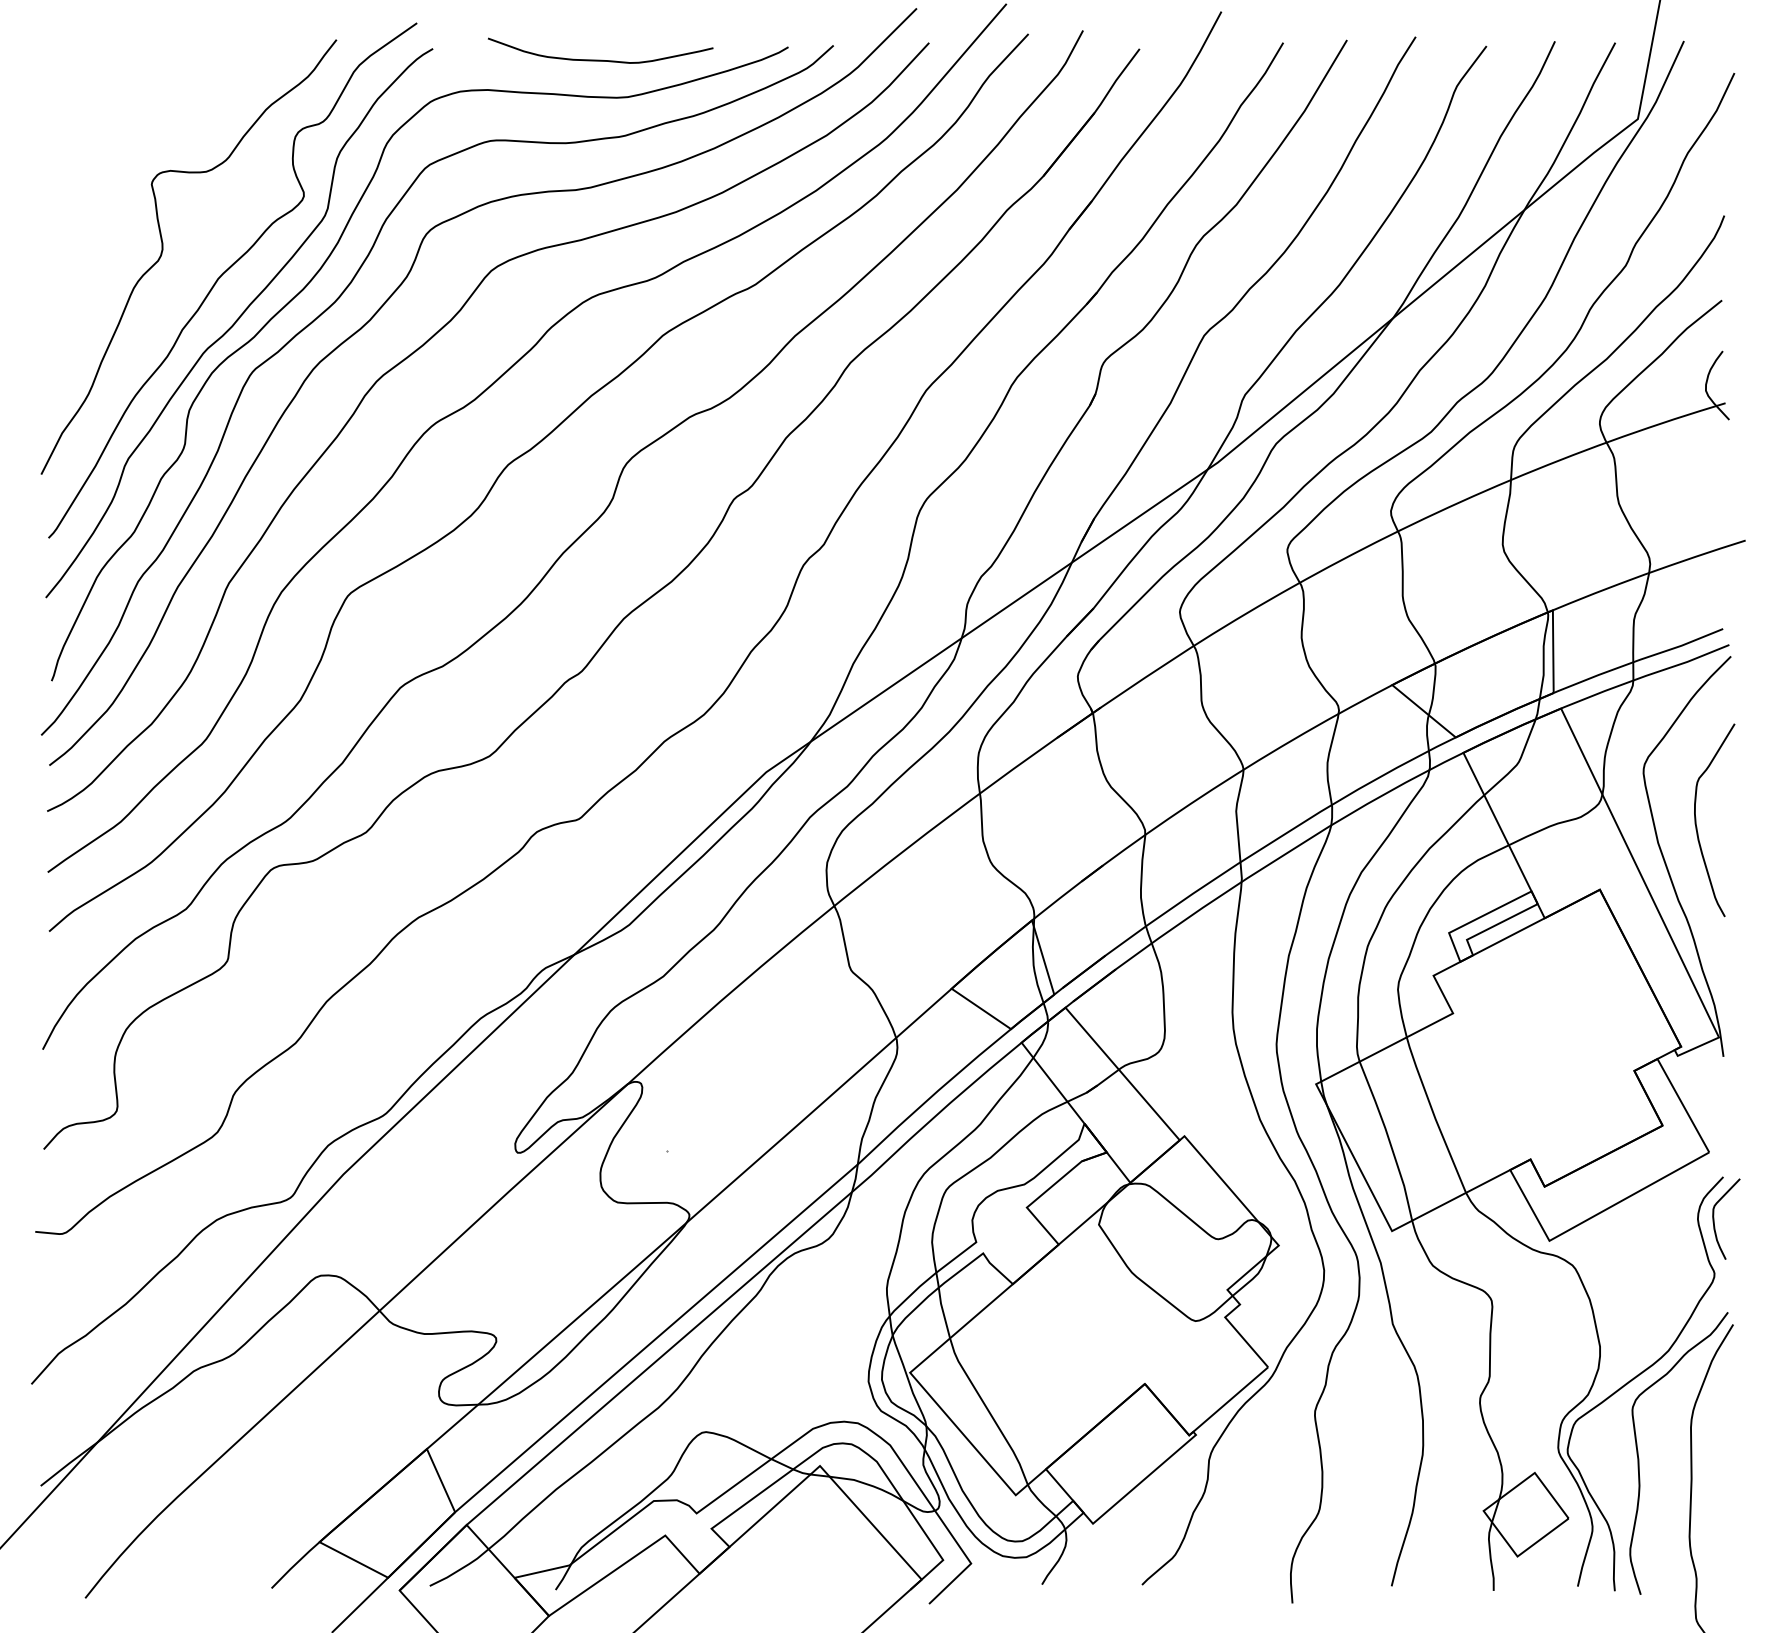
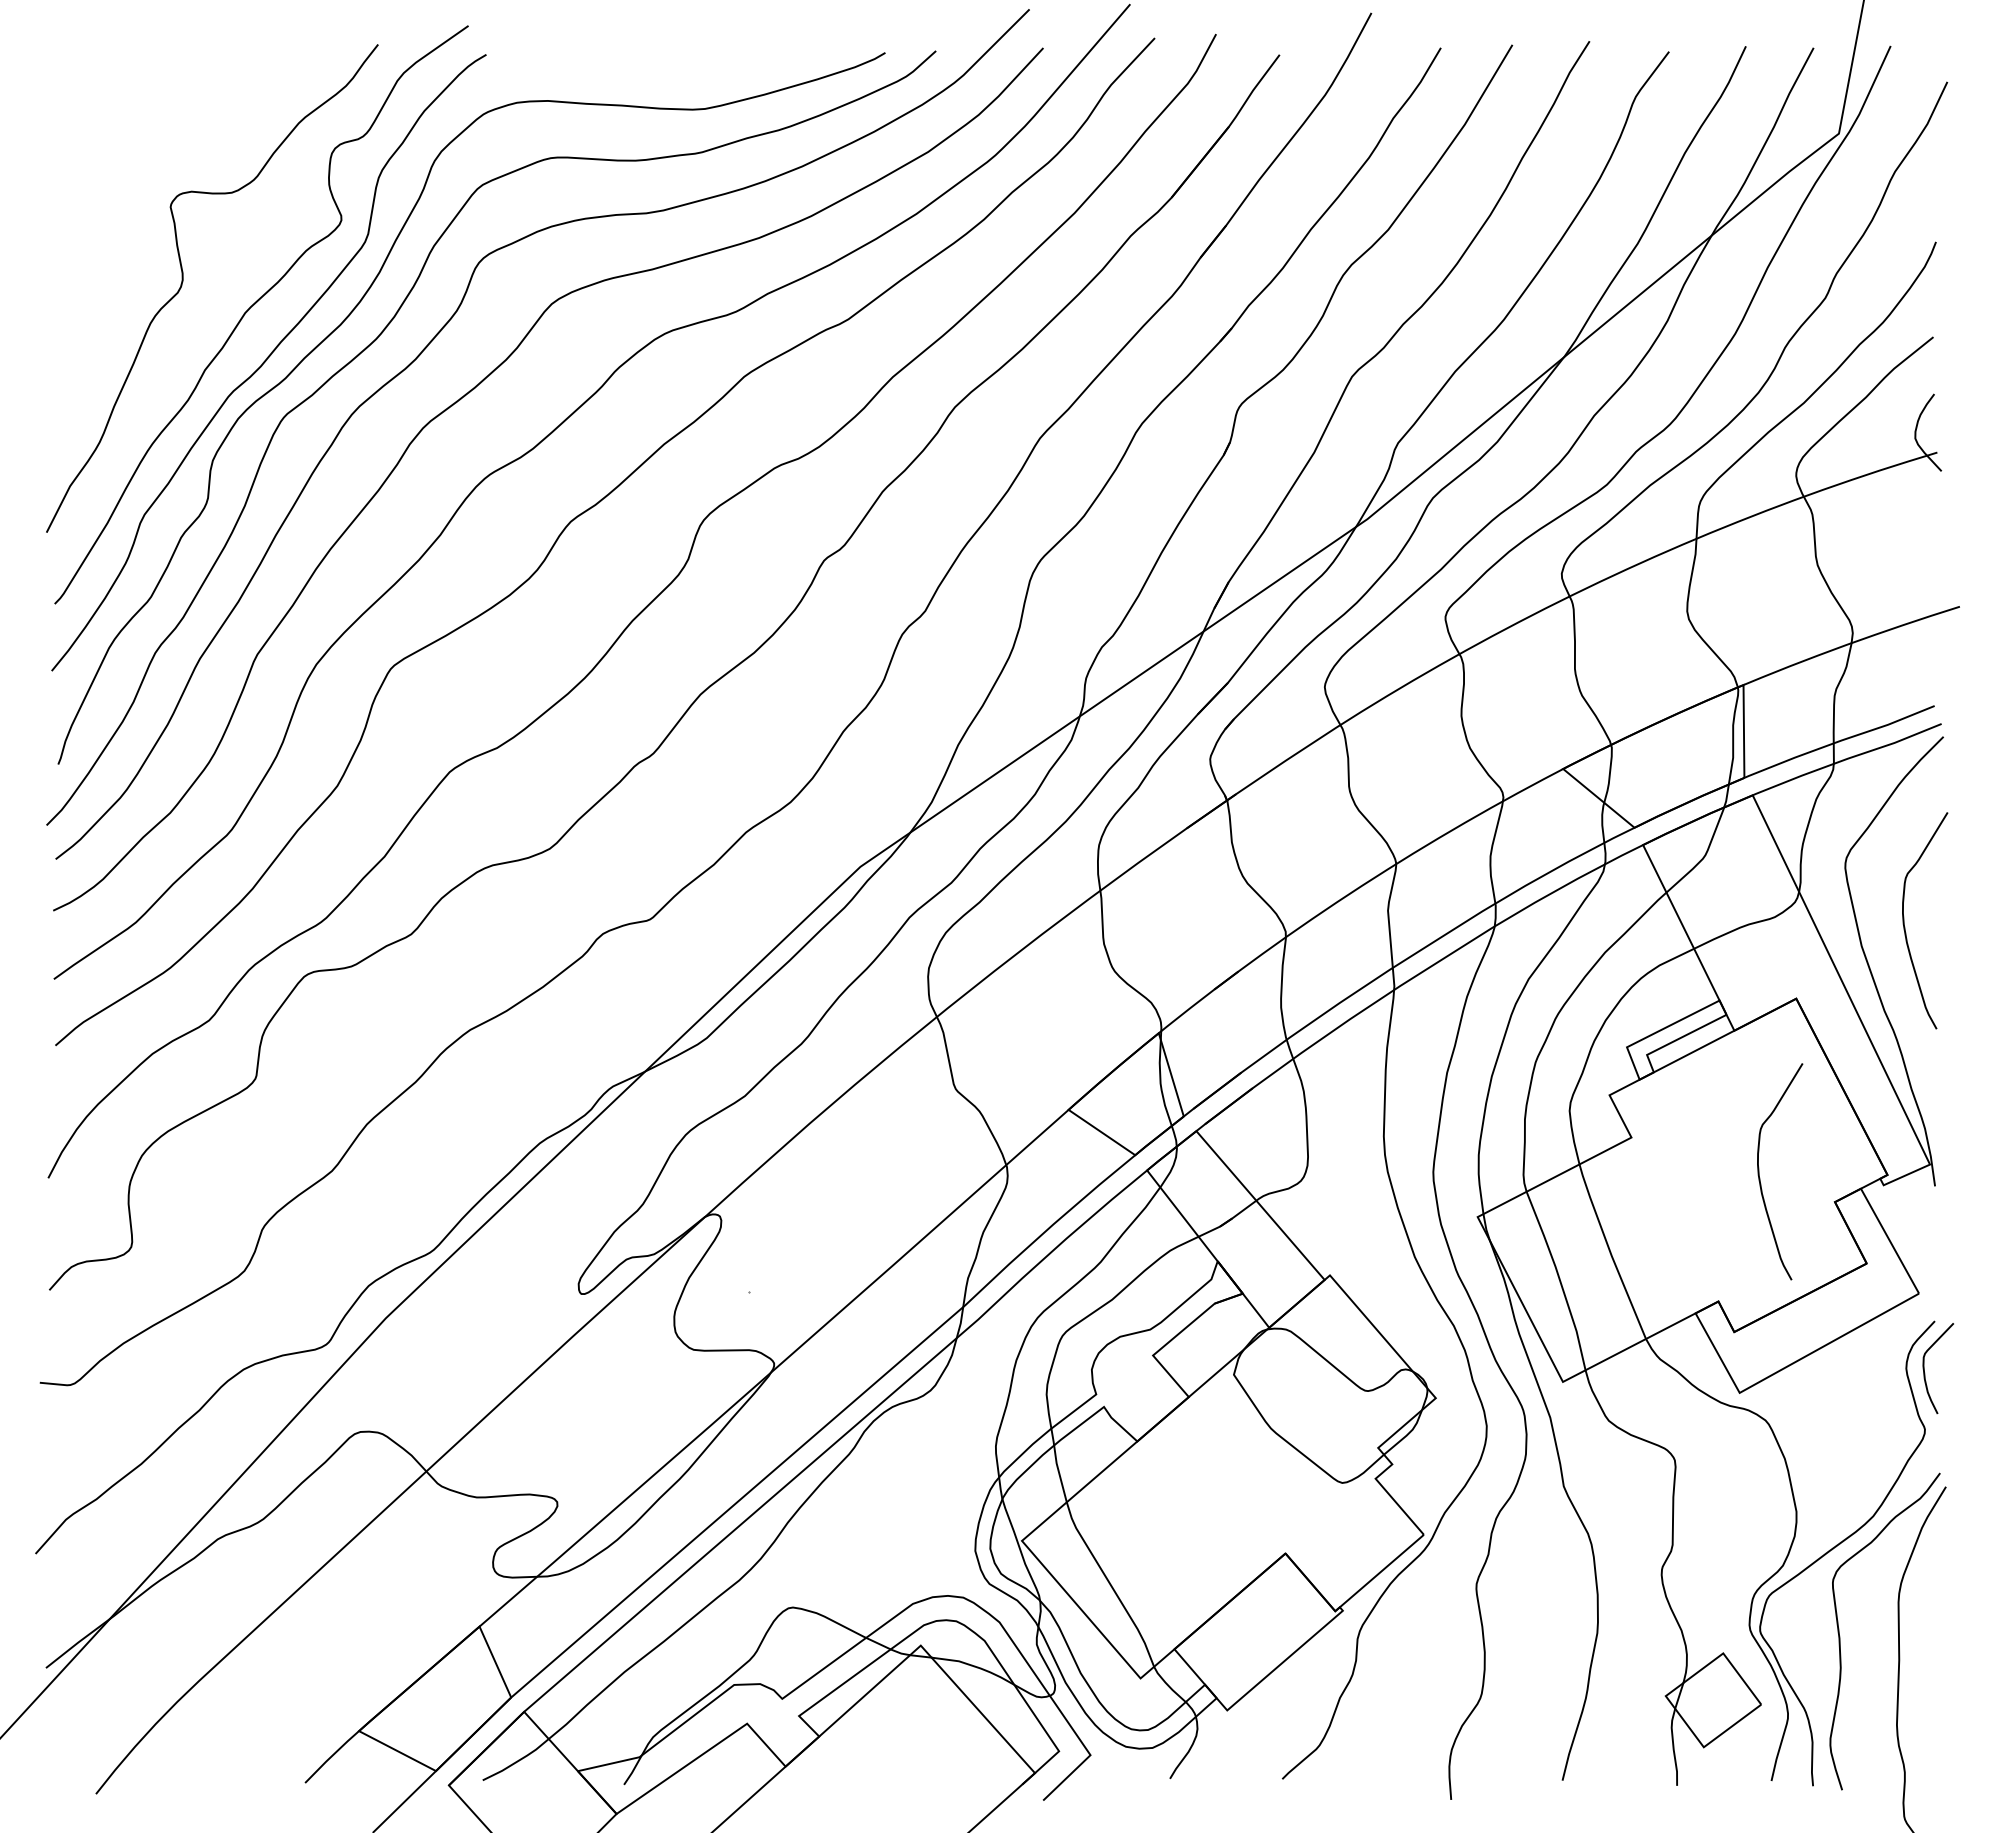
curve: (600, 60) -> (674, 67), removed
curve: (1567, 1043) -> (1759, 1171), added

